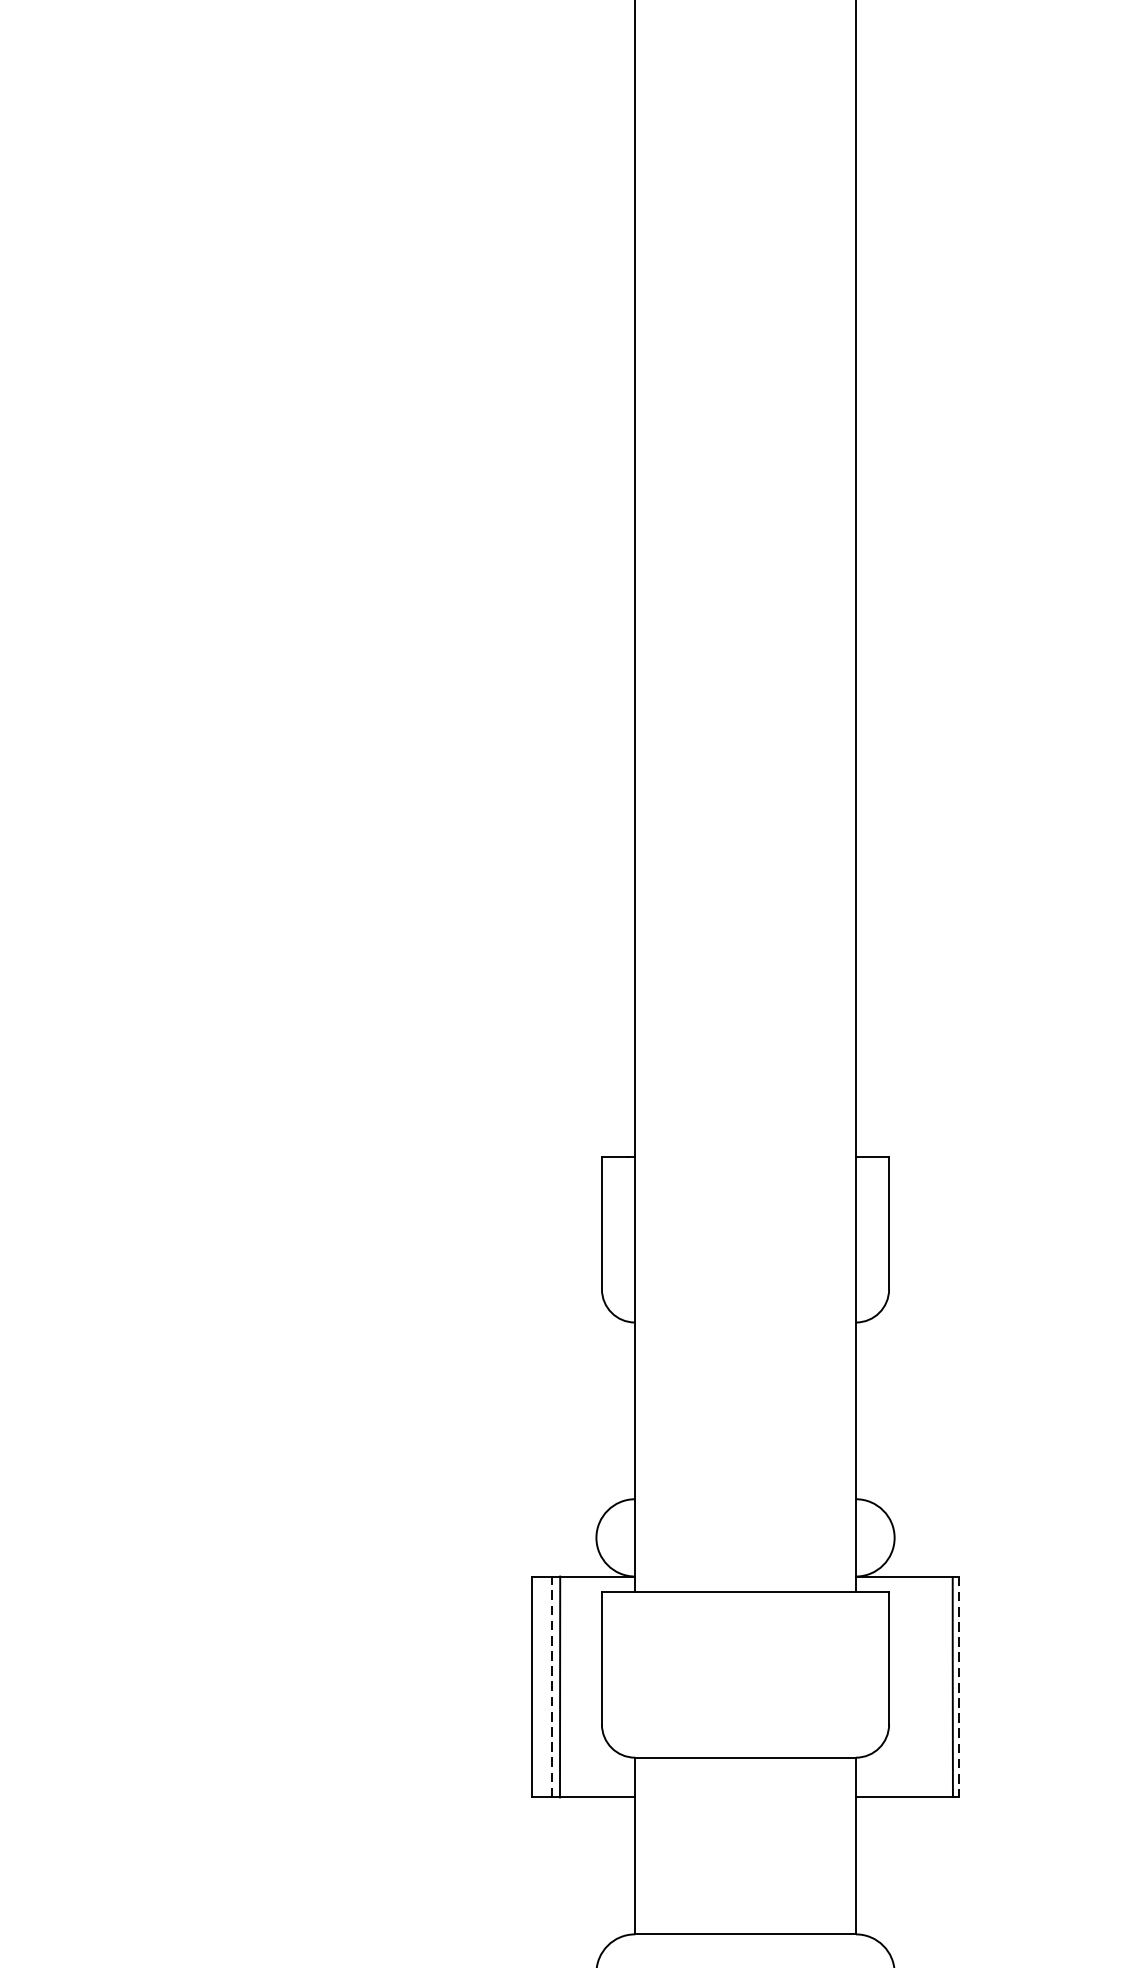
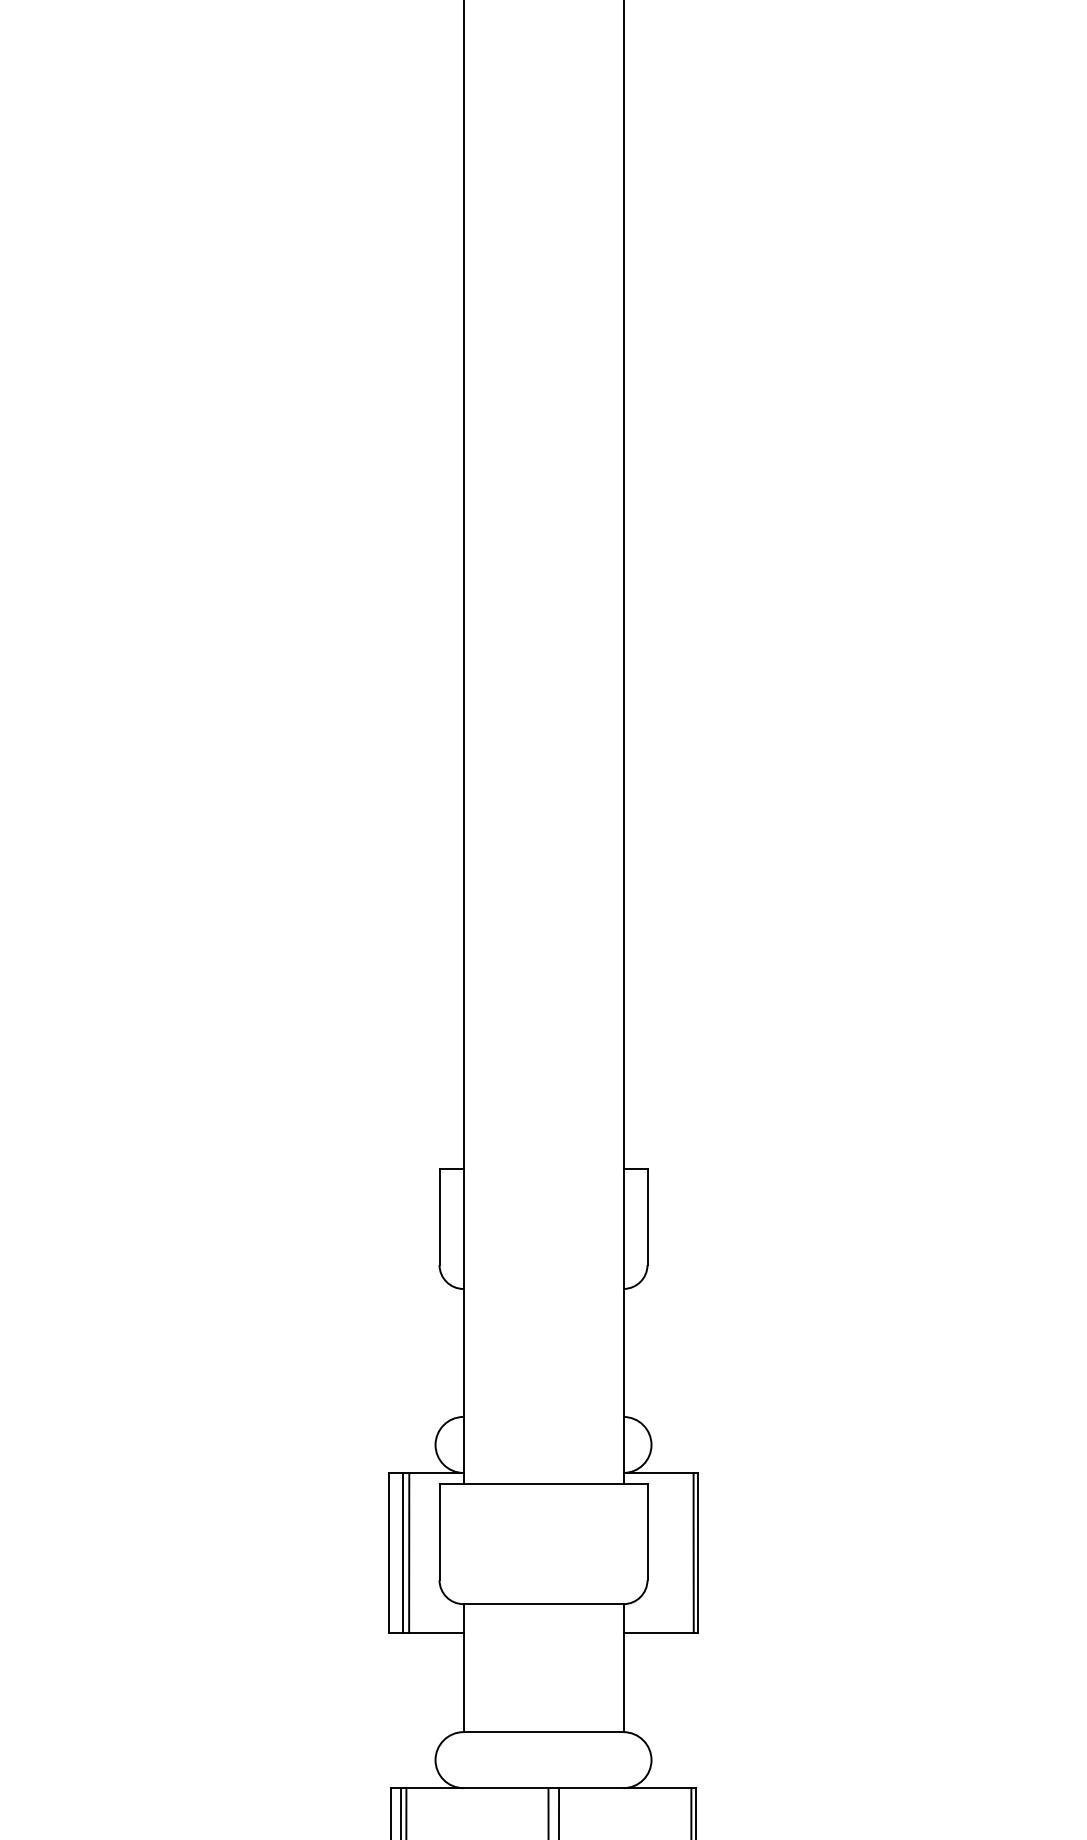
line: (552, 1686) -> (403, 1552), dashed -> solid
line: (959, 1686) -> (698, 1552), dashed -> solid

